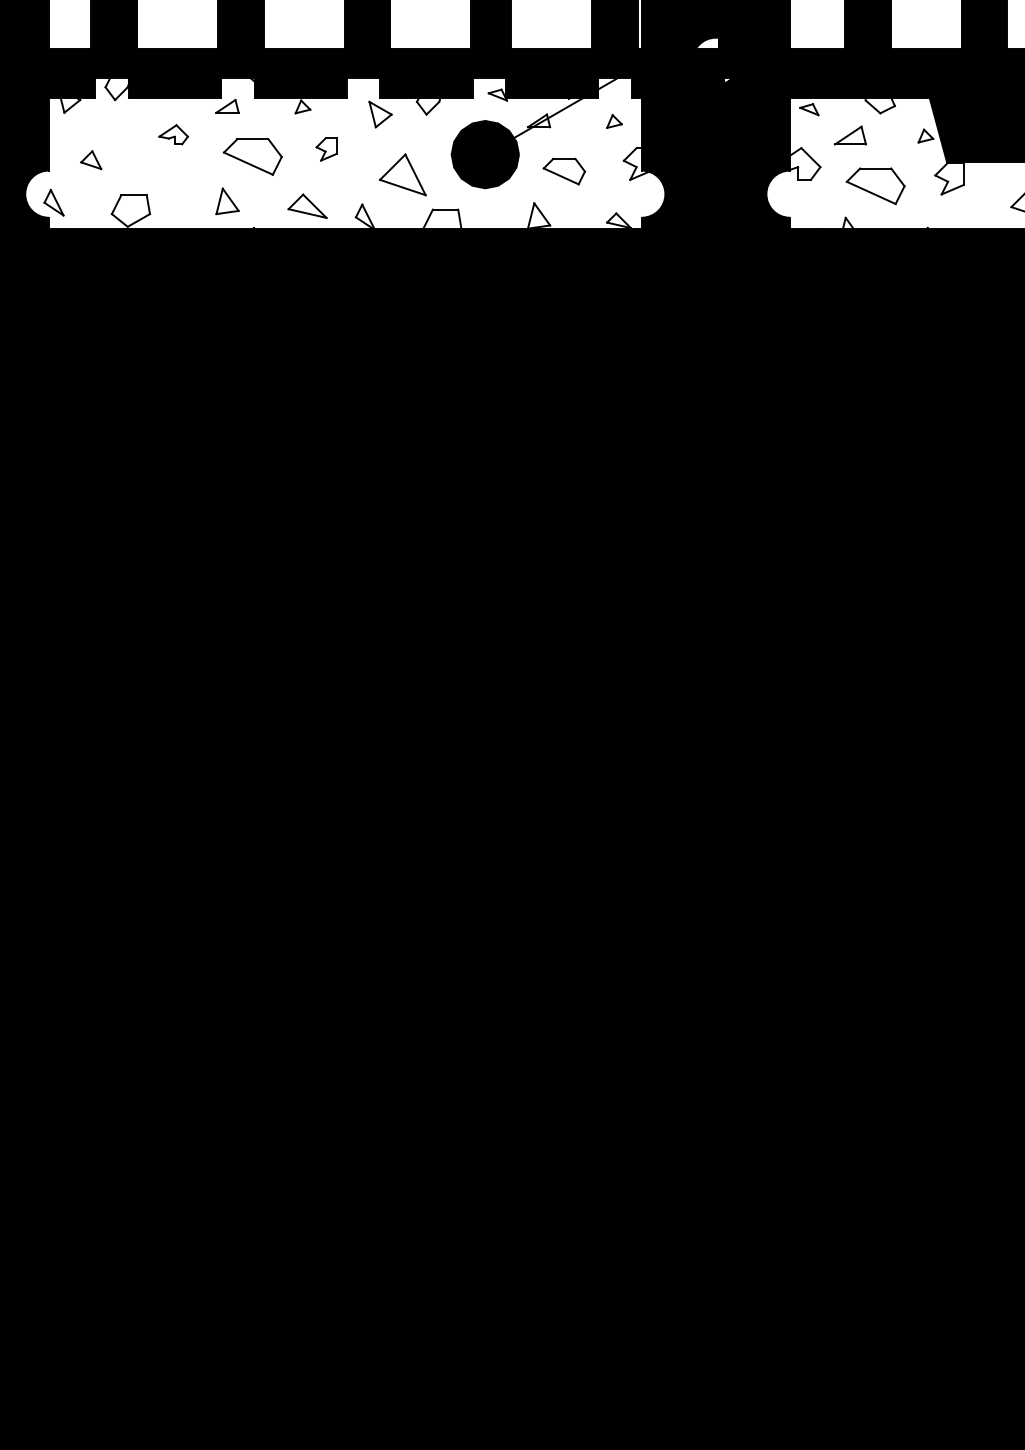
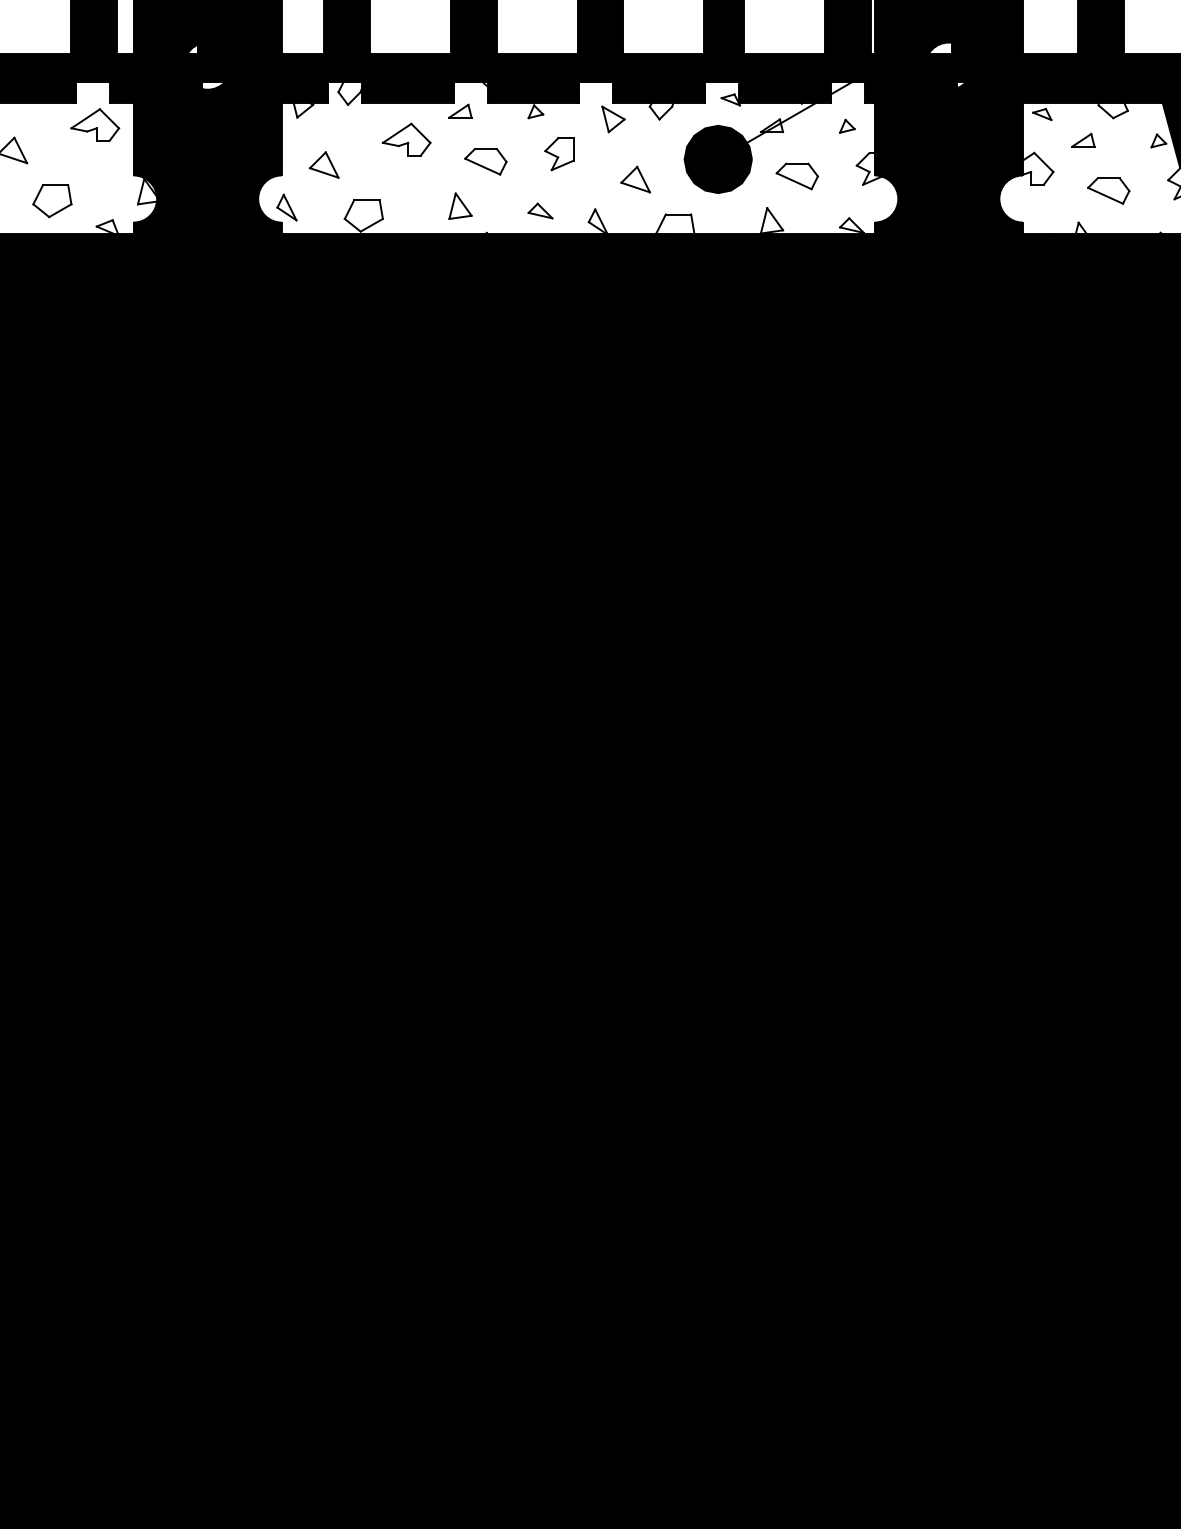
part: (173, 134) -> (406, 139), size x1.67
part: (850, 134) -> (1083, 139), size x0.71
part: (326, 149) -> (559, 154), size x1.43
part: (252, 156) -> (485, 161), size x0.71
part: (90, 159) -> (323, 164), size x1.43
part: (402, 174) -> (635, 179), size x0.62
part: (875, 185) -> (1108, 190), size x0.71
part: (307, 205) -> (540, 210), size x0.62

